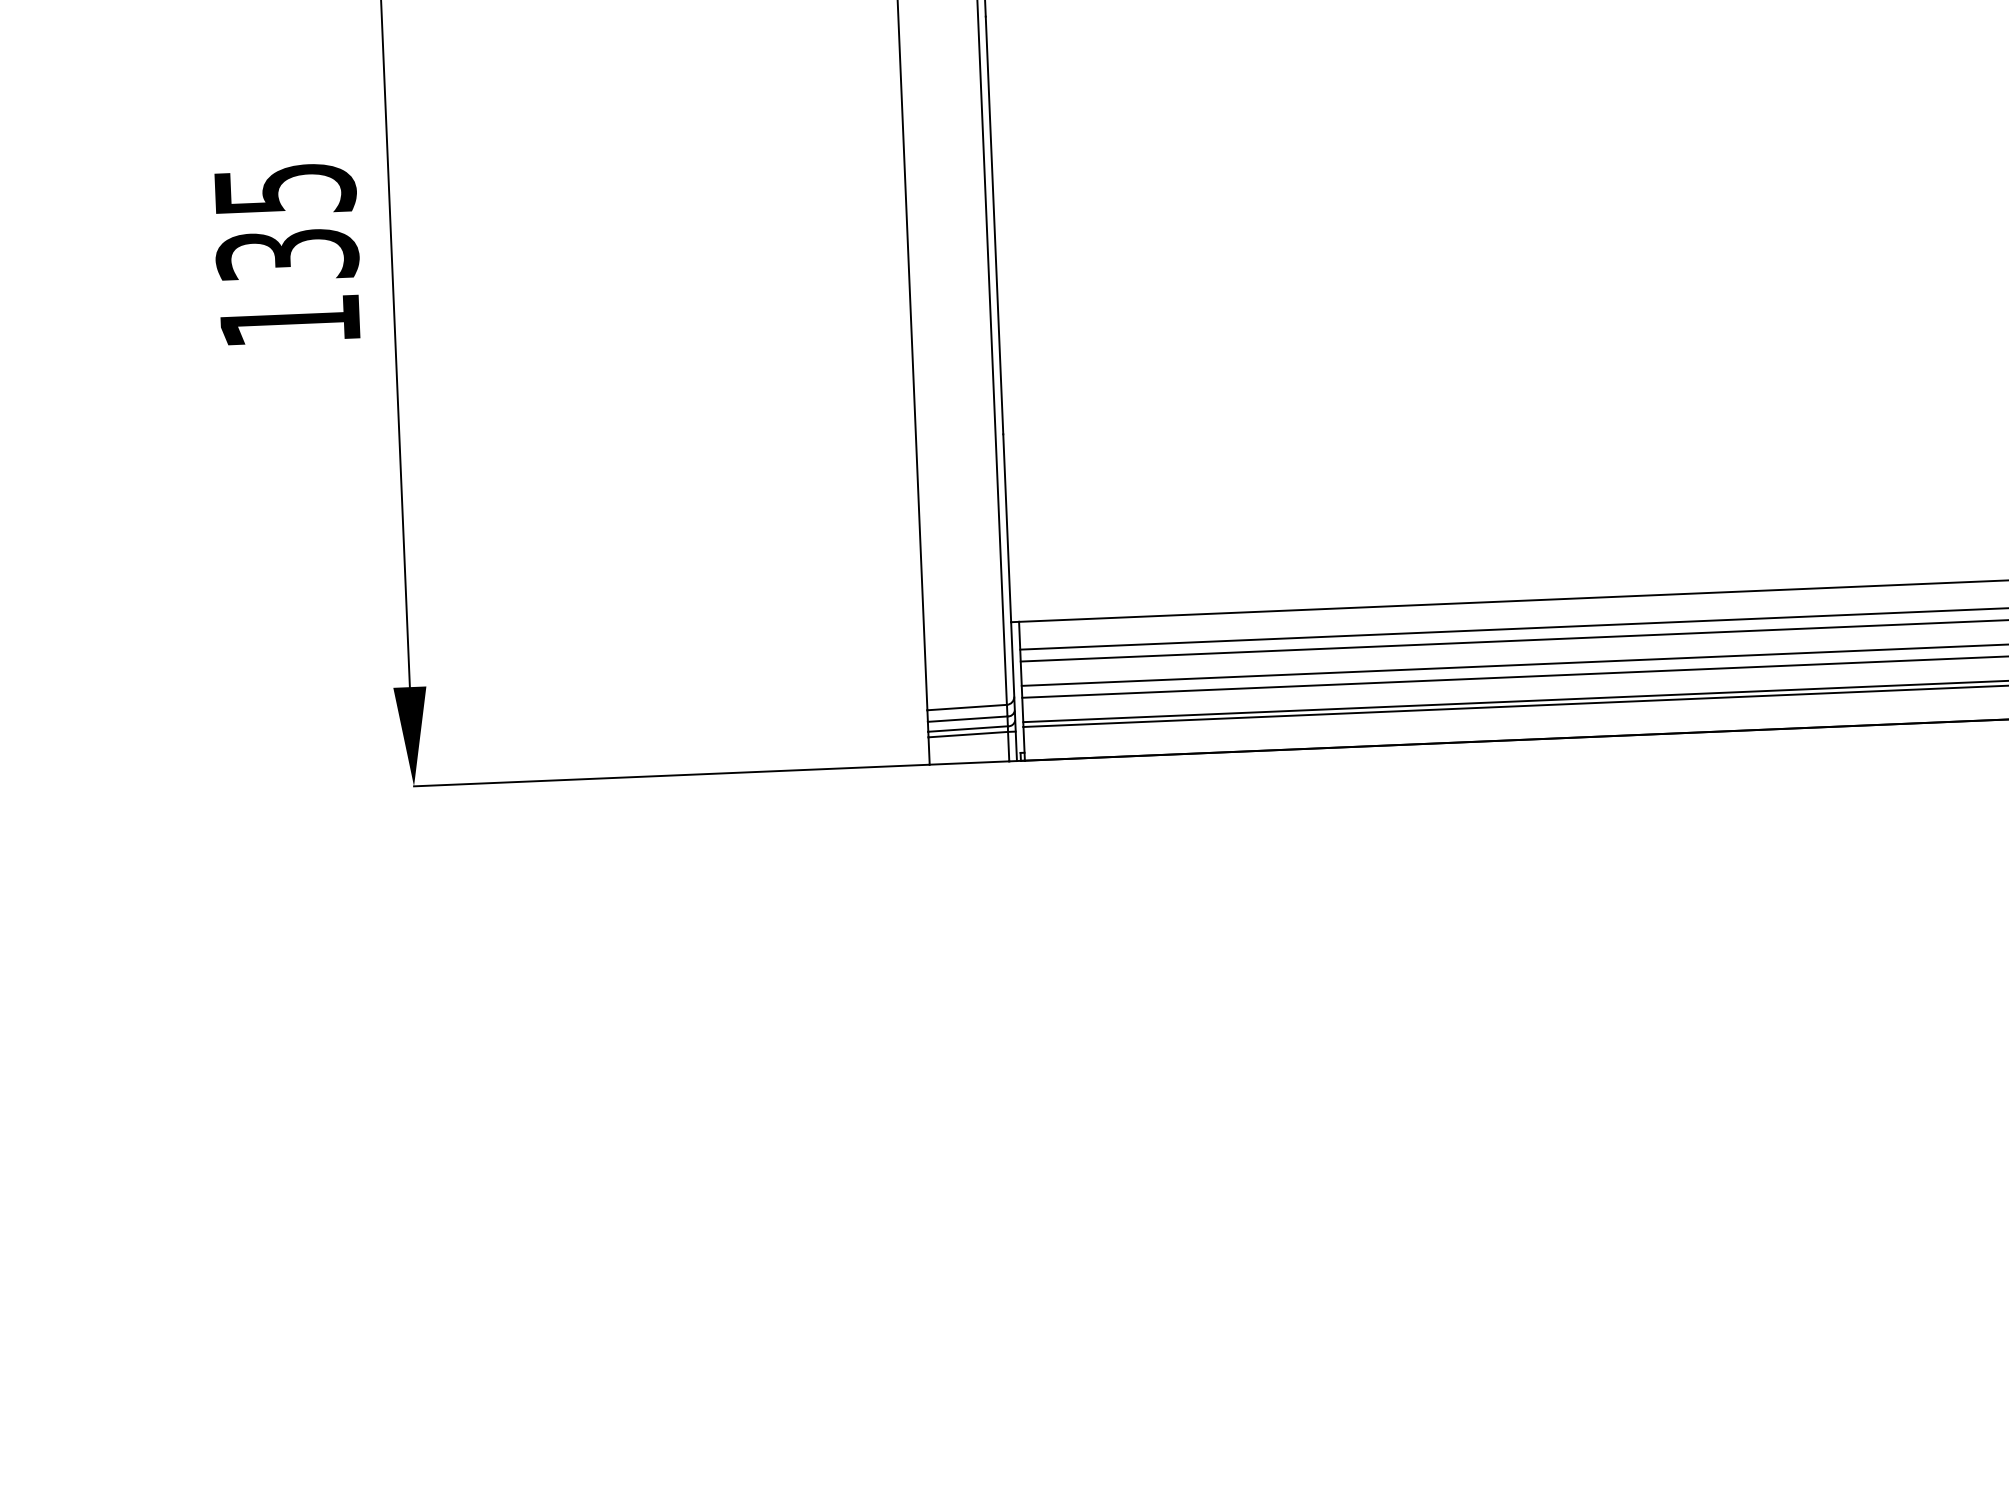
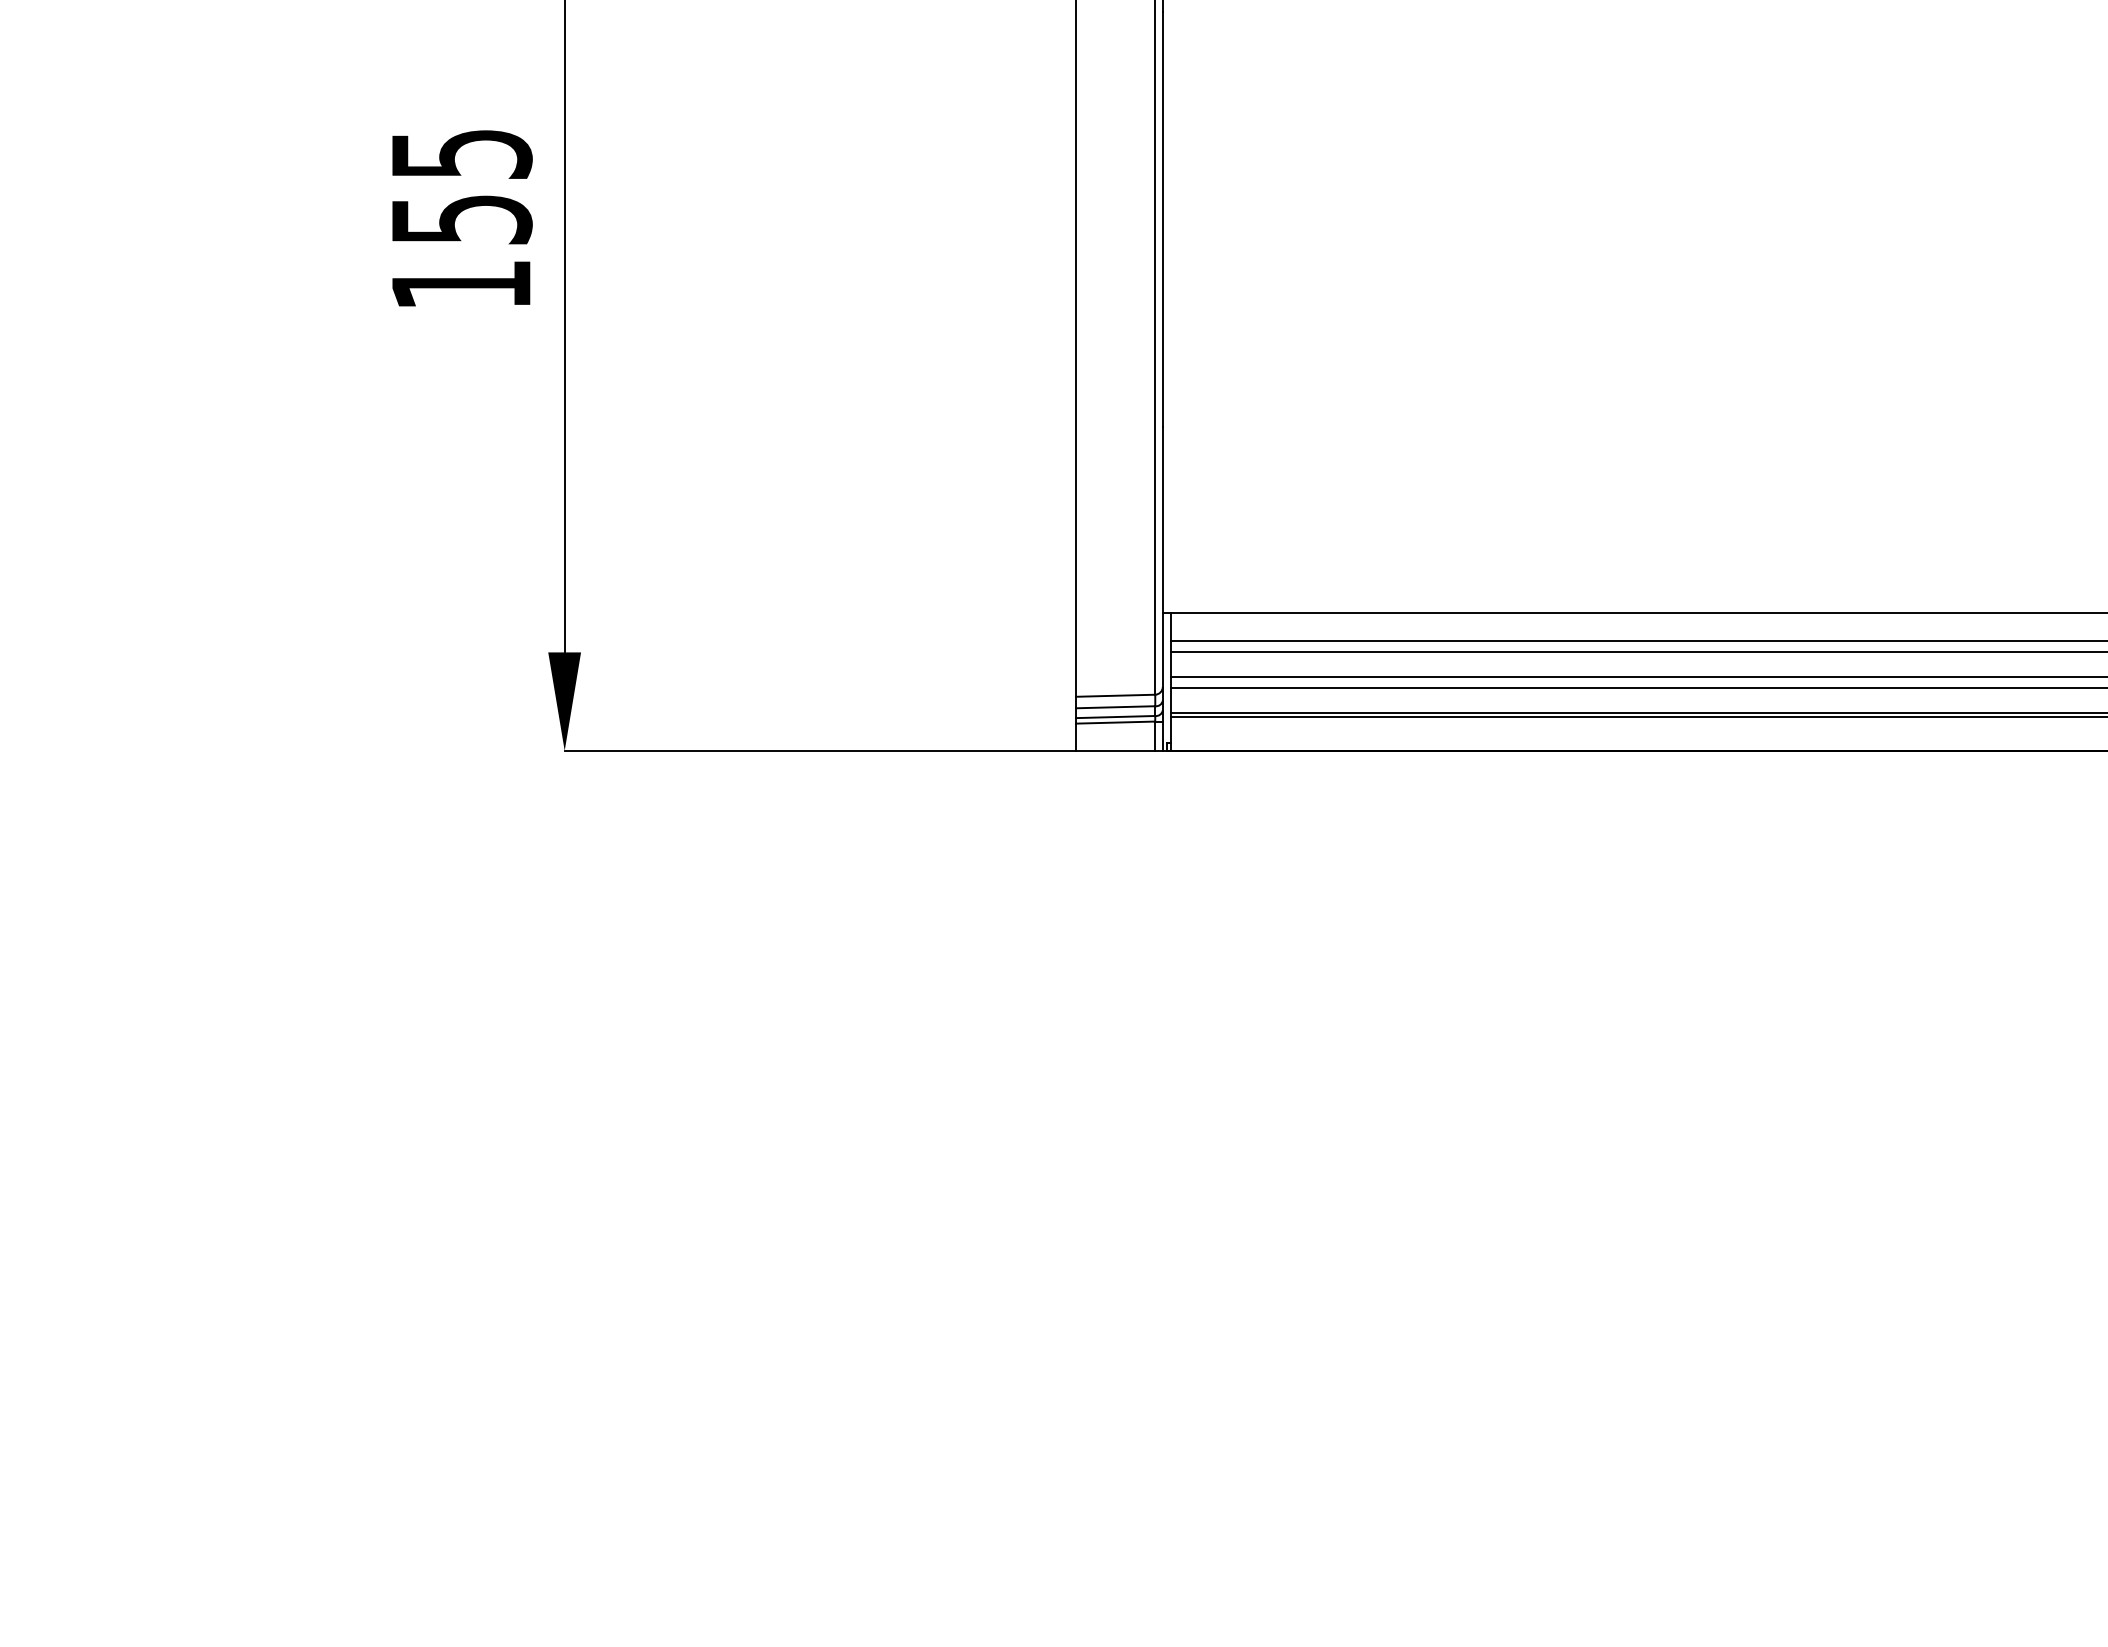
text: (287, 255) -> (461, 219), 135 -> 155

